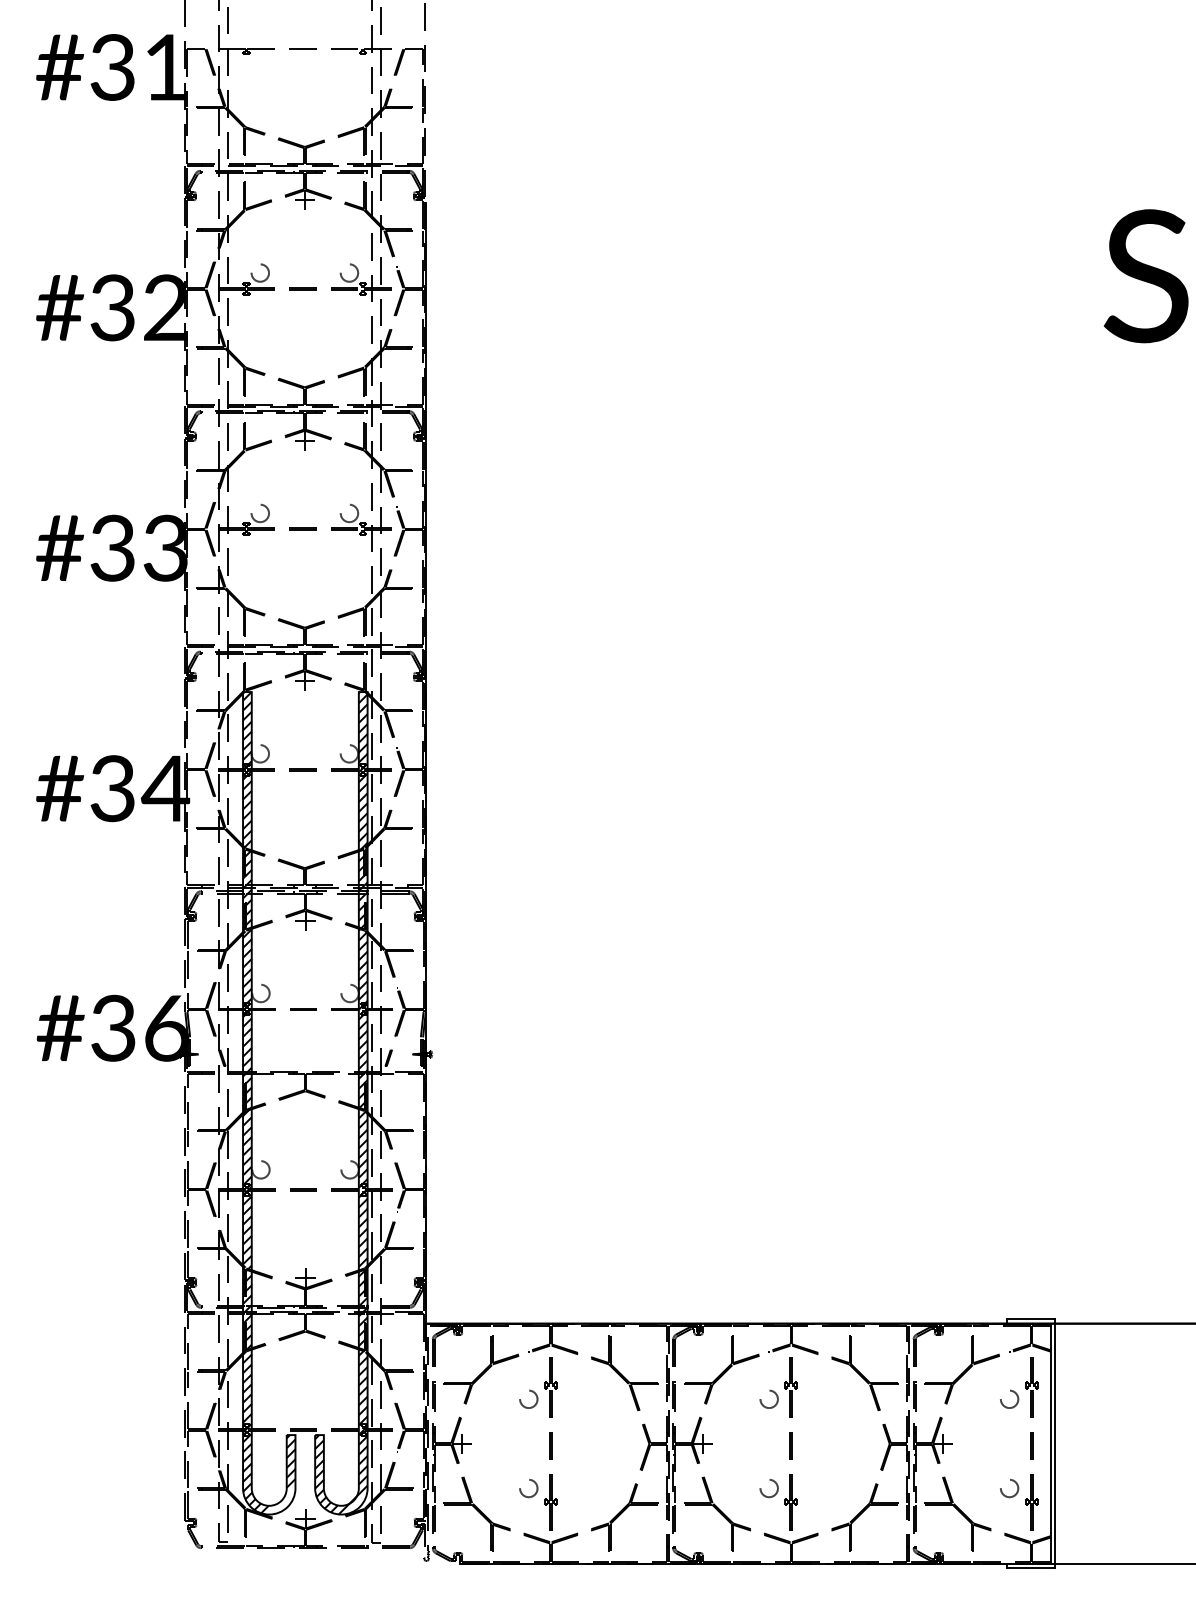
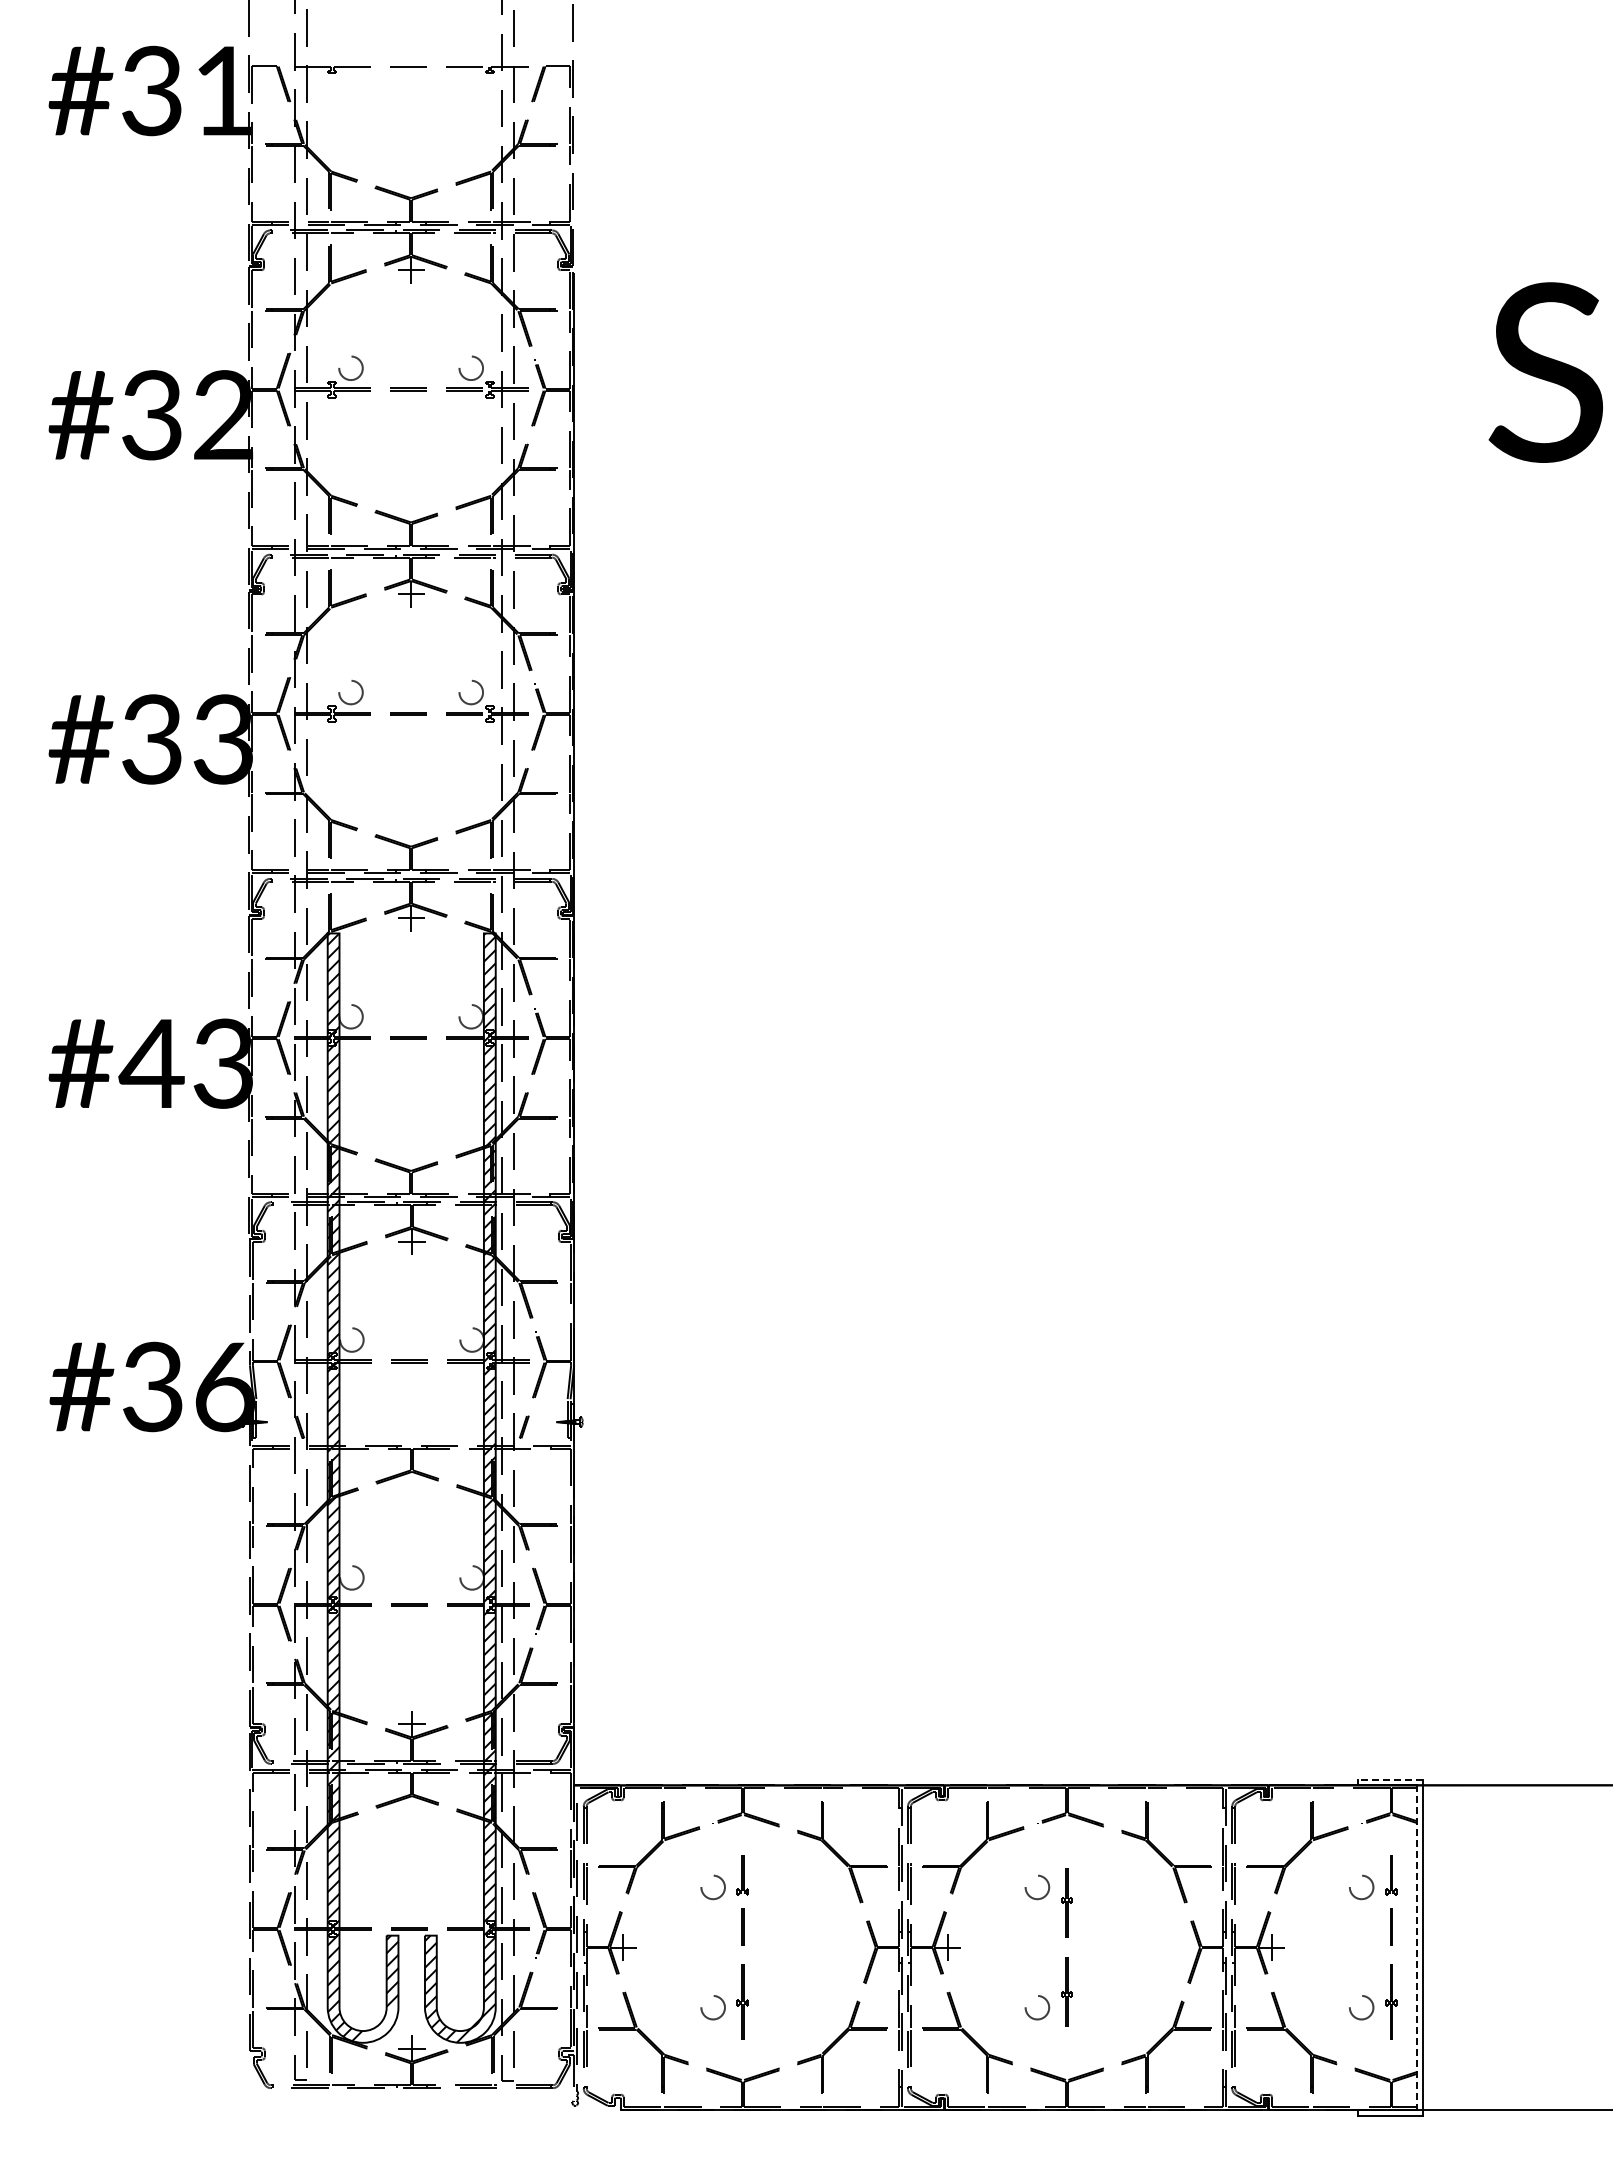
text: (139, 788) -> (187, 1063), #34 -> #43
line: (1030, 1319) -> (1390, 1779), solid -> dashed
part: (550, 1443) -> (742, 1947), size x0.7
part: (790, 1443) -> (1066, 1947), size x0.6
part: (1031, 1443) -> (1391, 1947), size x0.7
line: (1050, 1444) -> (1417, 1948), solid -> dashed

